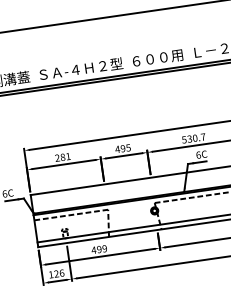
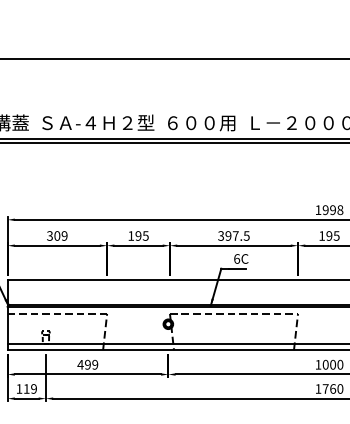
text: (193, 138) -> (233, 235), 530.7 -> 397.5
text: (117, 149) -> (130, 235), 495 -> 195
text: (63, 156) -> (57, 235), 281 -> 309
text: (59, 273) -> (30, 388), 126 -> 119

